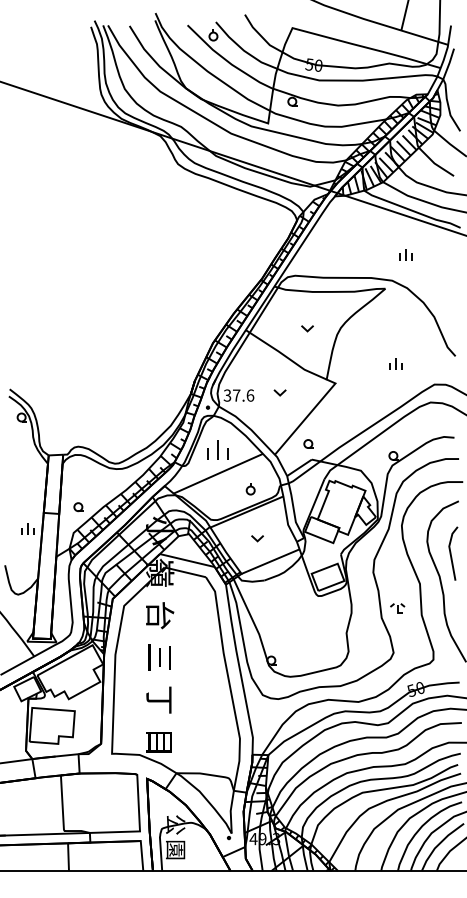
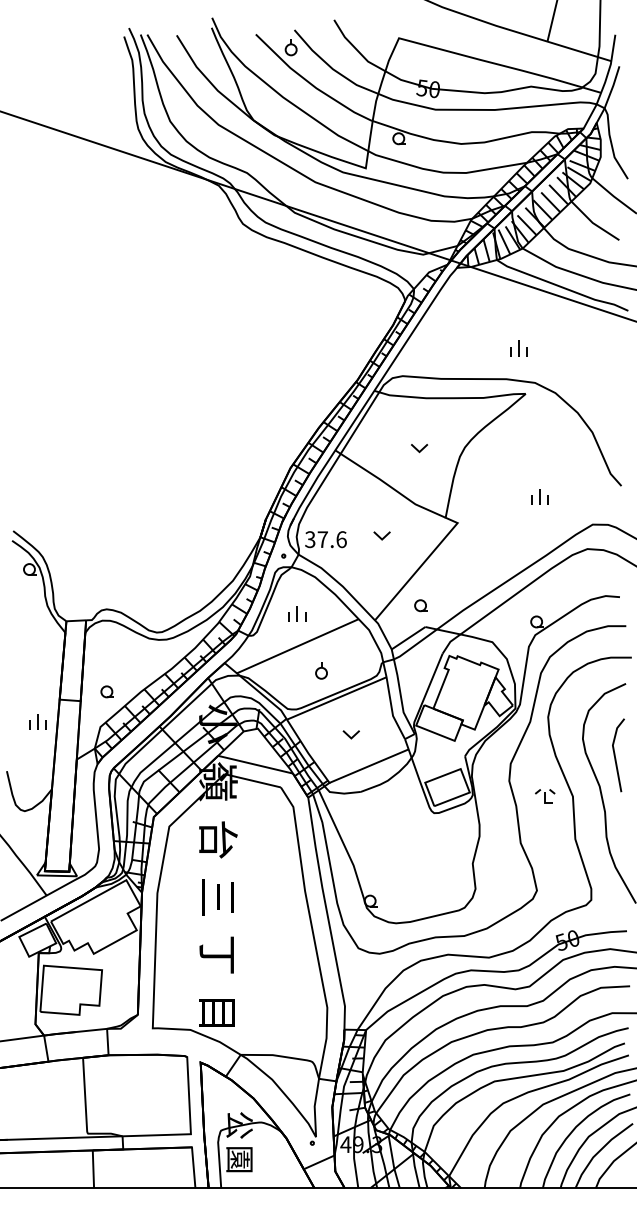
part: (405, 254) -> (517, 348), moved
part: (217, 449) -> (296, 613), size x0.62
part: (250, 489) -> (321, 671), moved
part: (397, 608) -> (544, 795), moved

